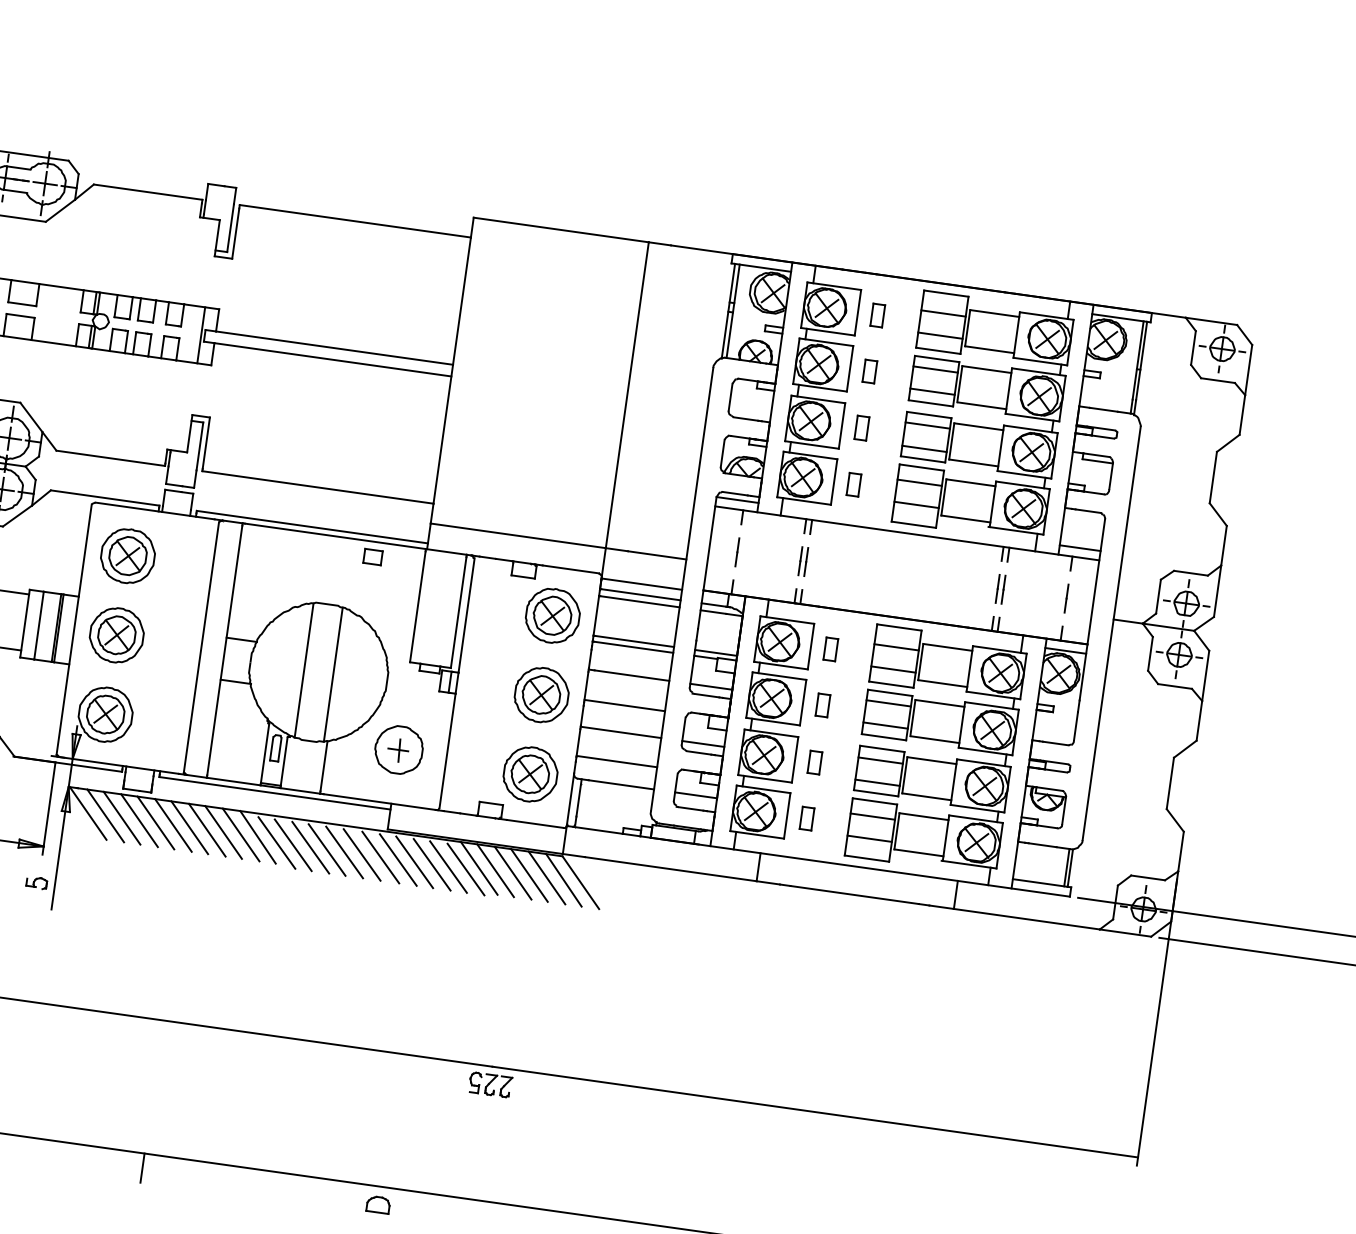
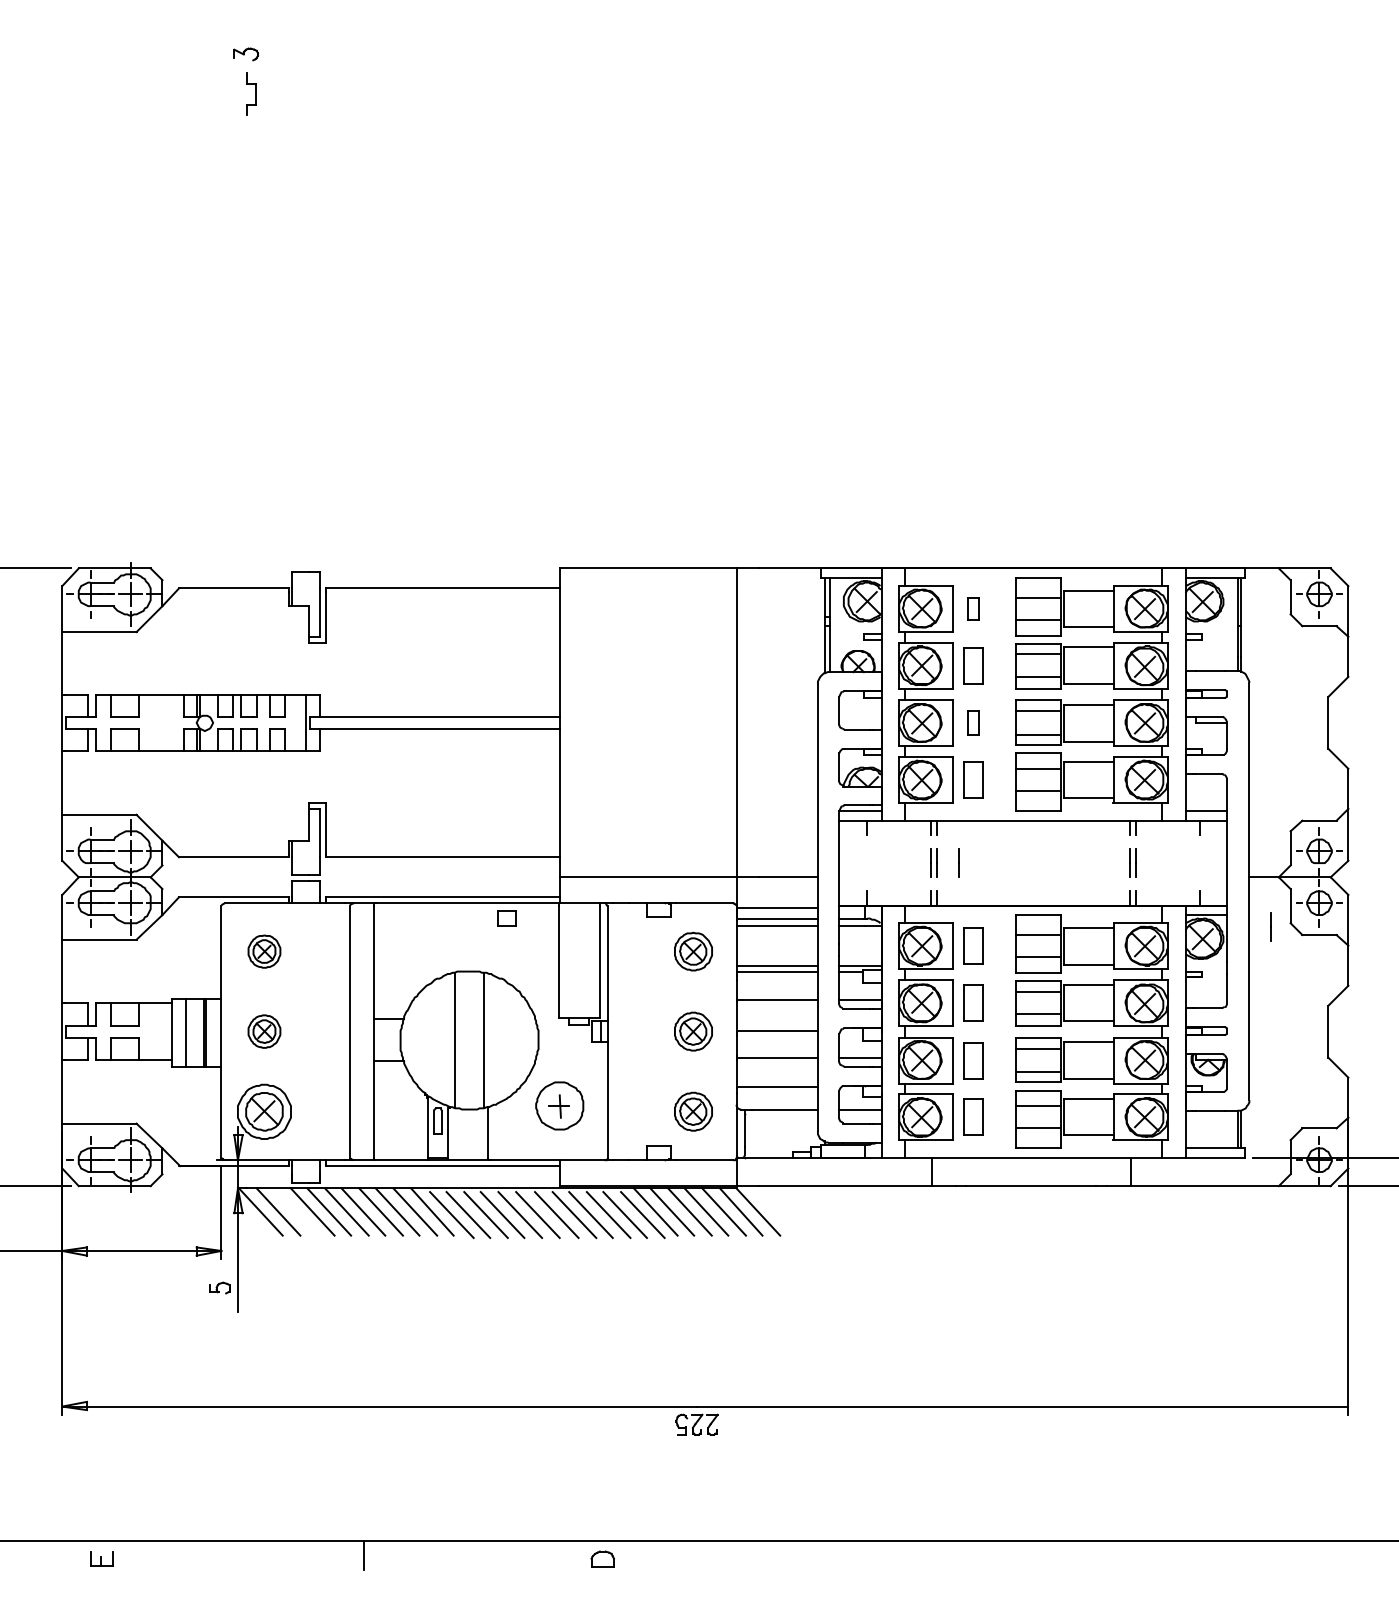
part: (869, 371) -> (973, 665), size x1.6
part: (854, 484) -> (973, 779), size x1.6
line: (736, 551) -> (958, 862), moved
part: (128, 555) -> (264, 951), size x0.6
line: (1066, 597) -> (1270, 926), moved
part: (552, 615) -> (693, 951), size x0.7
part: (116, 635) -> (264, 1031), size x0.6
part: (830, 648) -> (973, 945), size x1.6
part: (541, 694) -> (693, 1031), size x0.7
part: (823, 705) -> (973, 1002), size x1.6
part: (814, 762) -> (973, 1060), size x1.6
part: (530, 774) -> (693, 1111), size x0.7
line: (121, 817) -> (294, 1211), removed
part: (807, 818) -> (973, 1116), size x1.6

